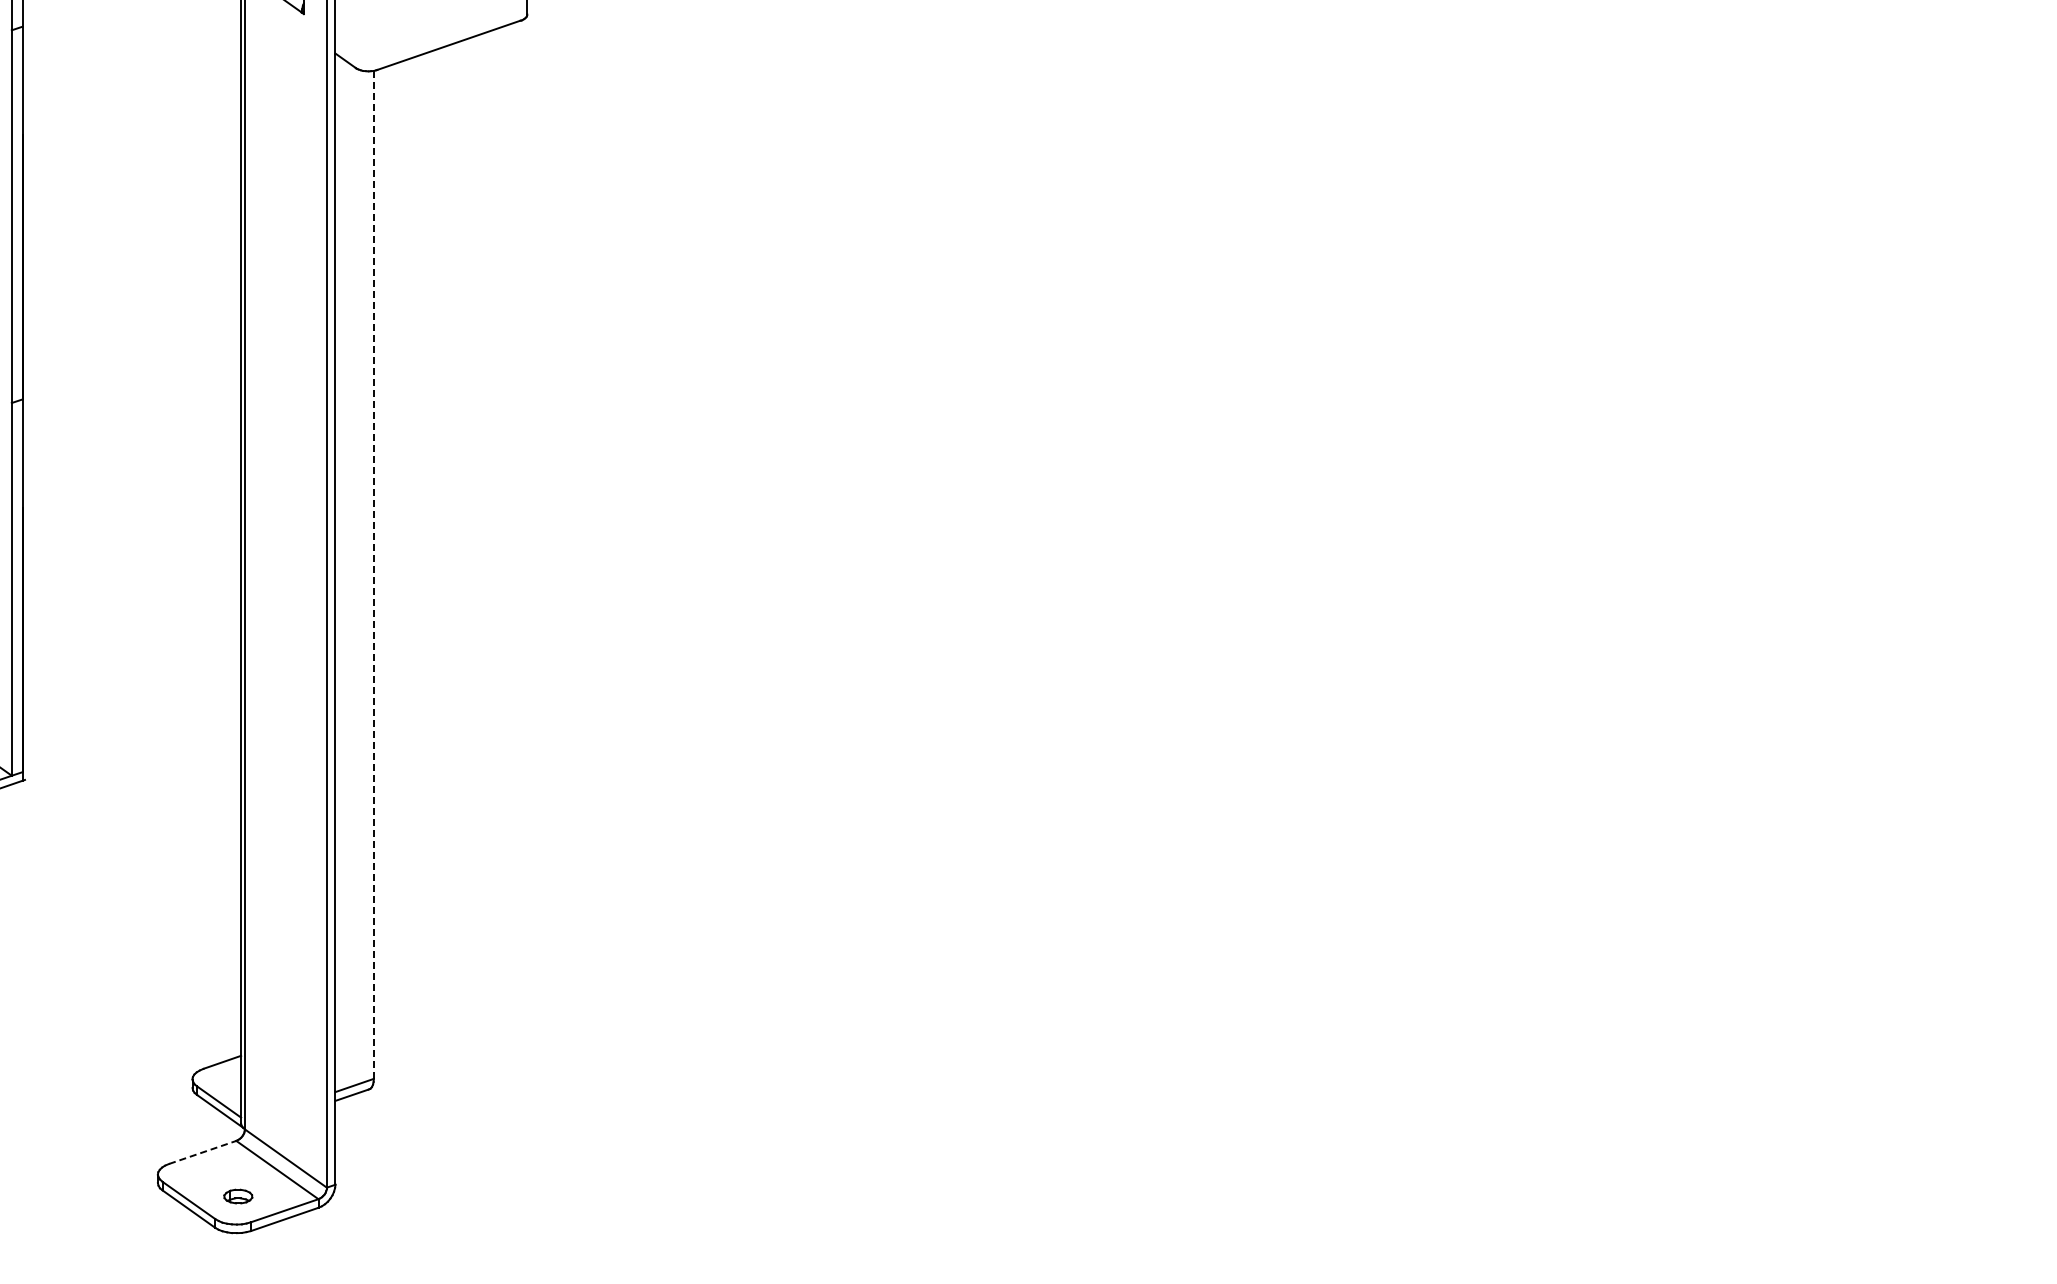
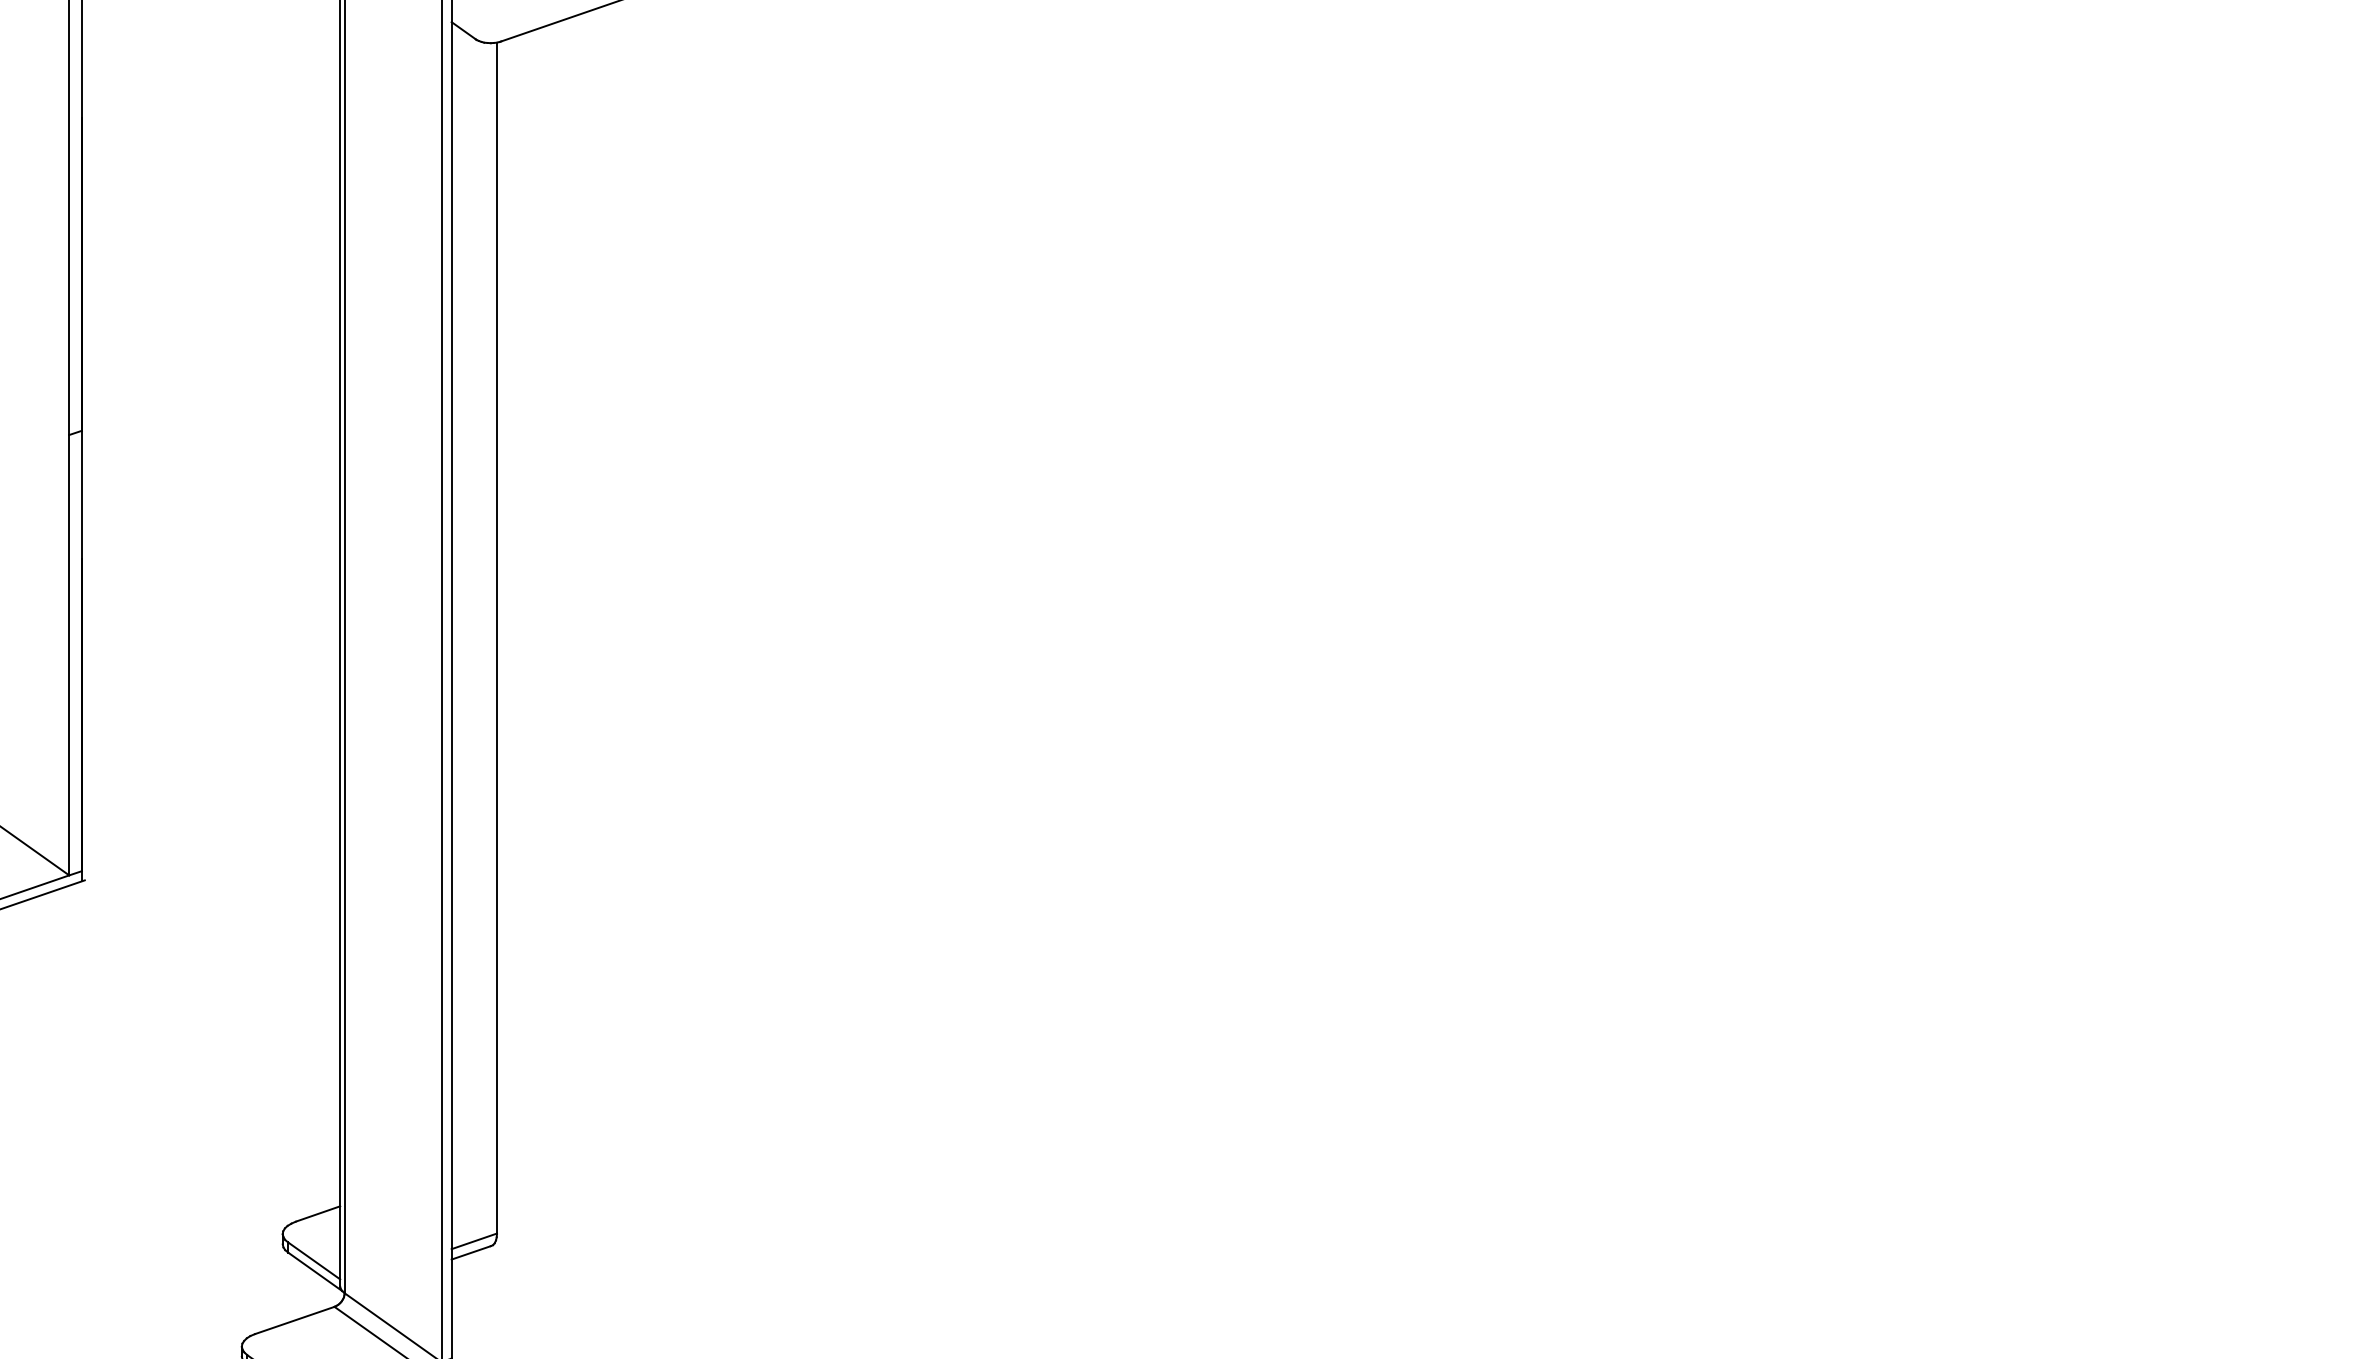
line: (373, 574) -> (496, 637), dashed -> solid
line: (202, 1152) -> (294, 1320), dashed -> solid

